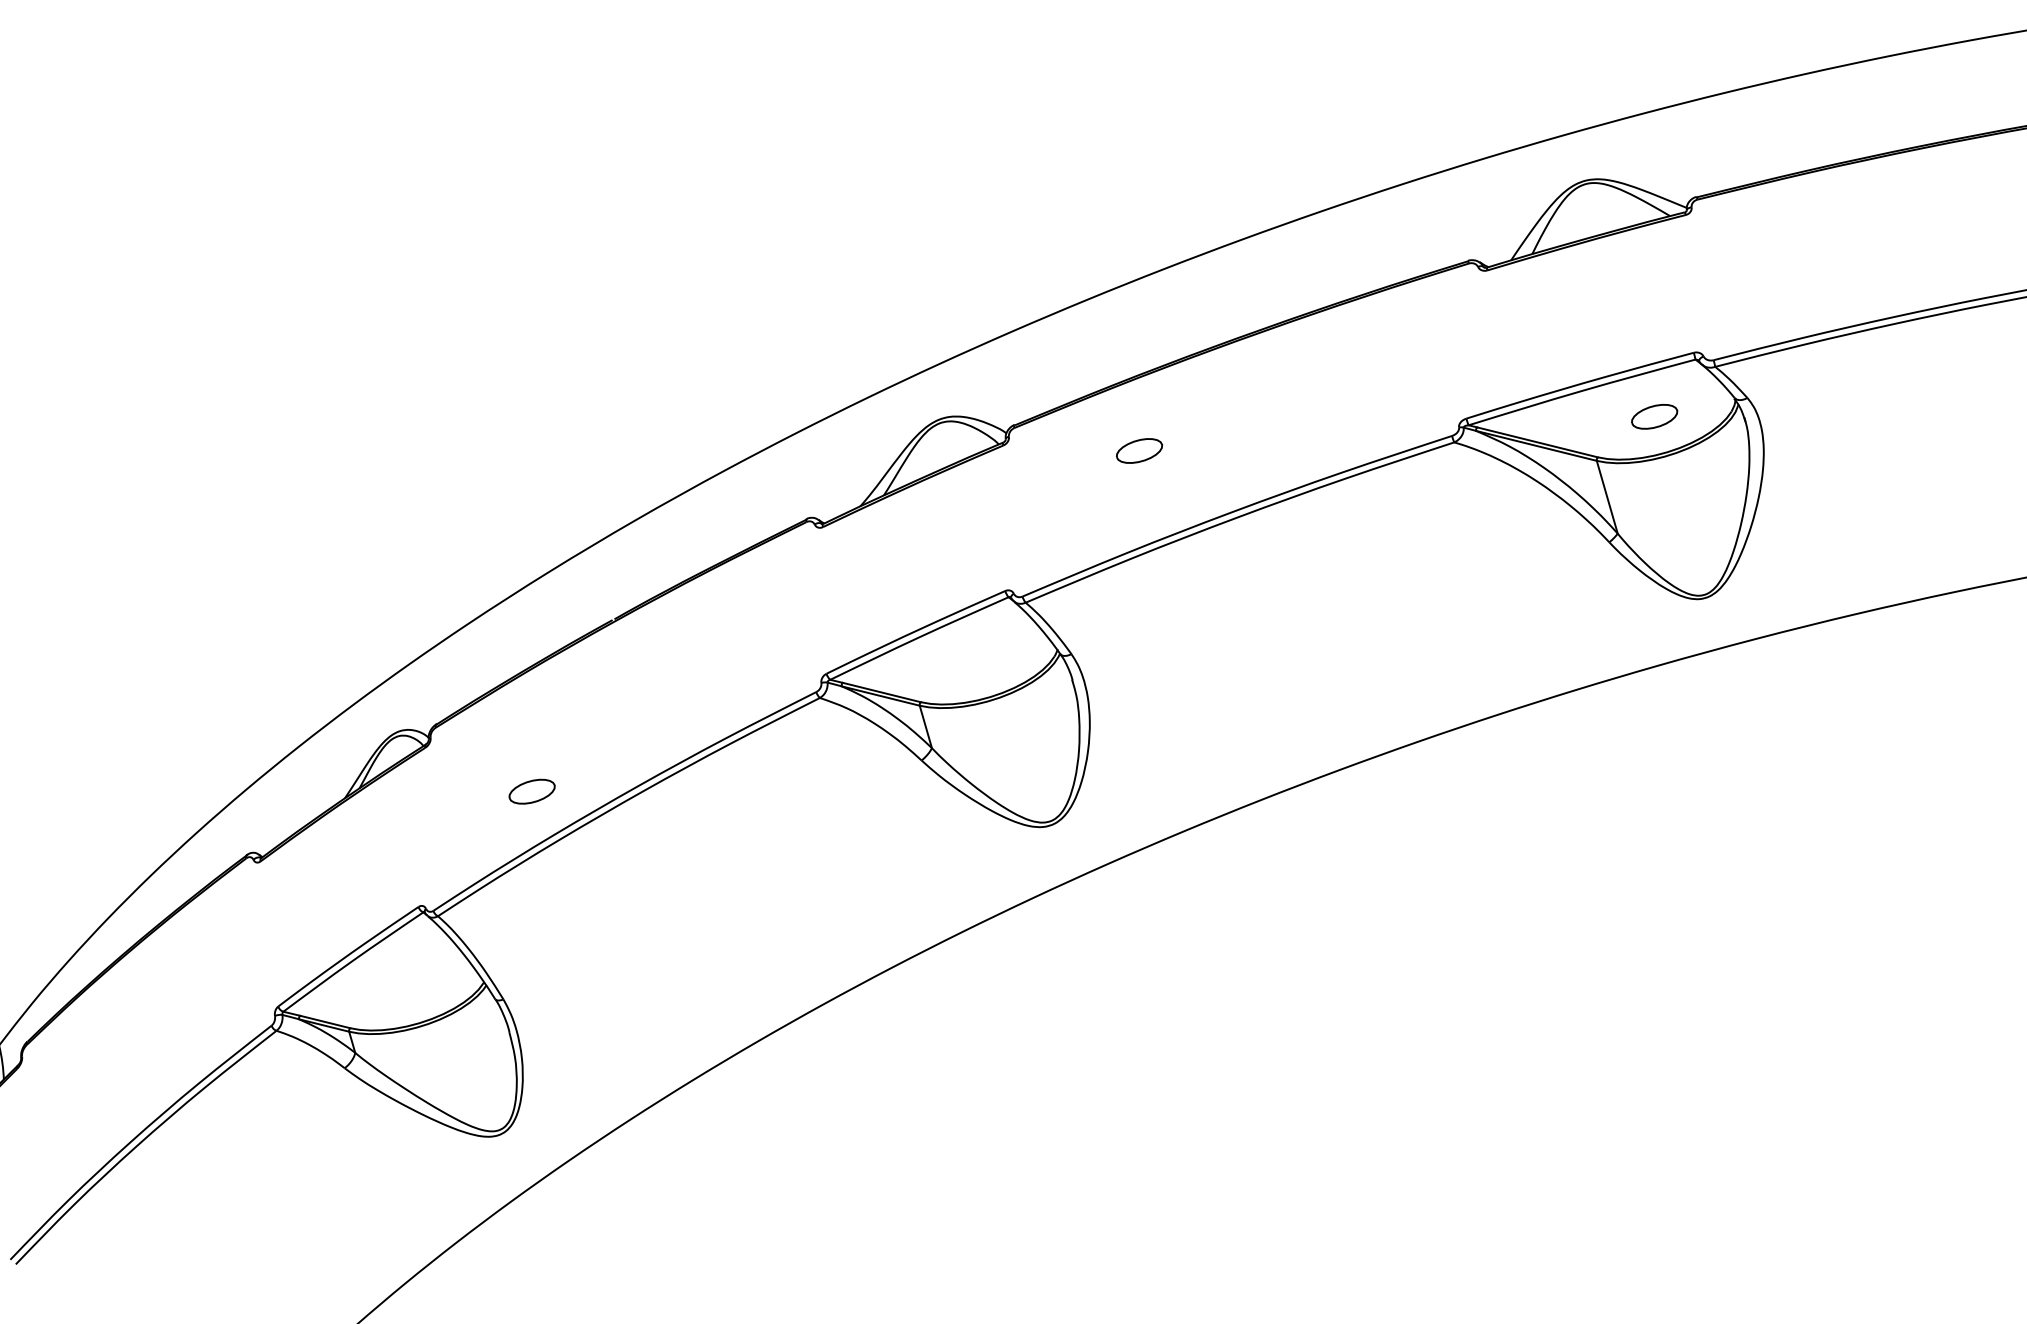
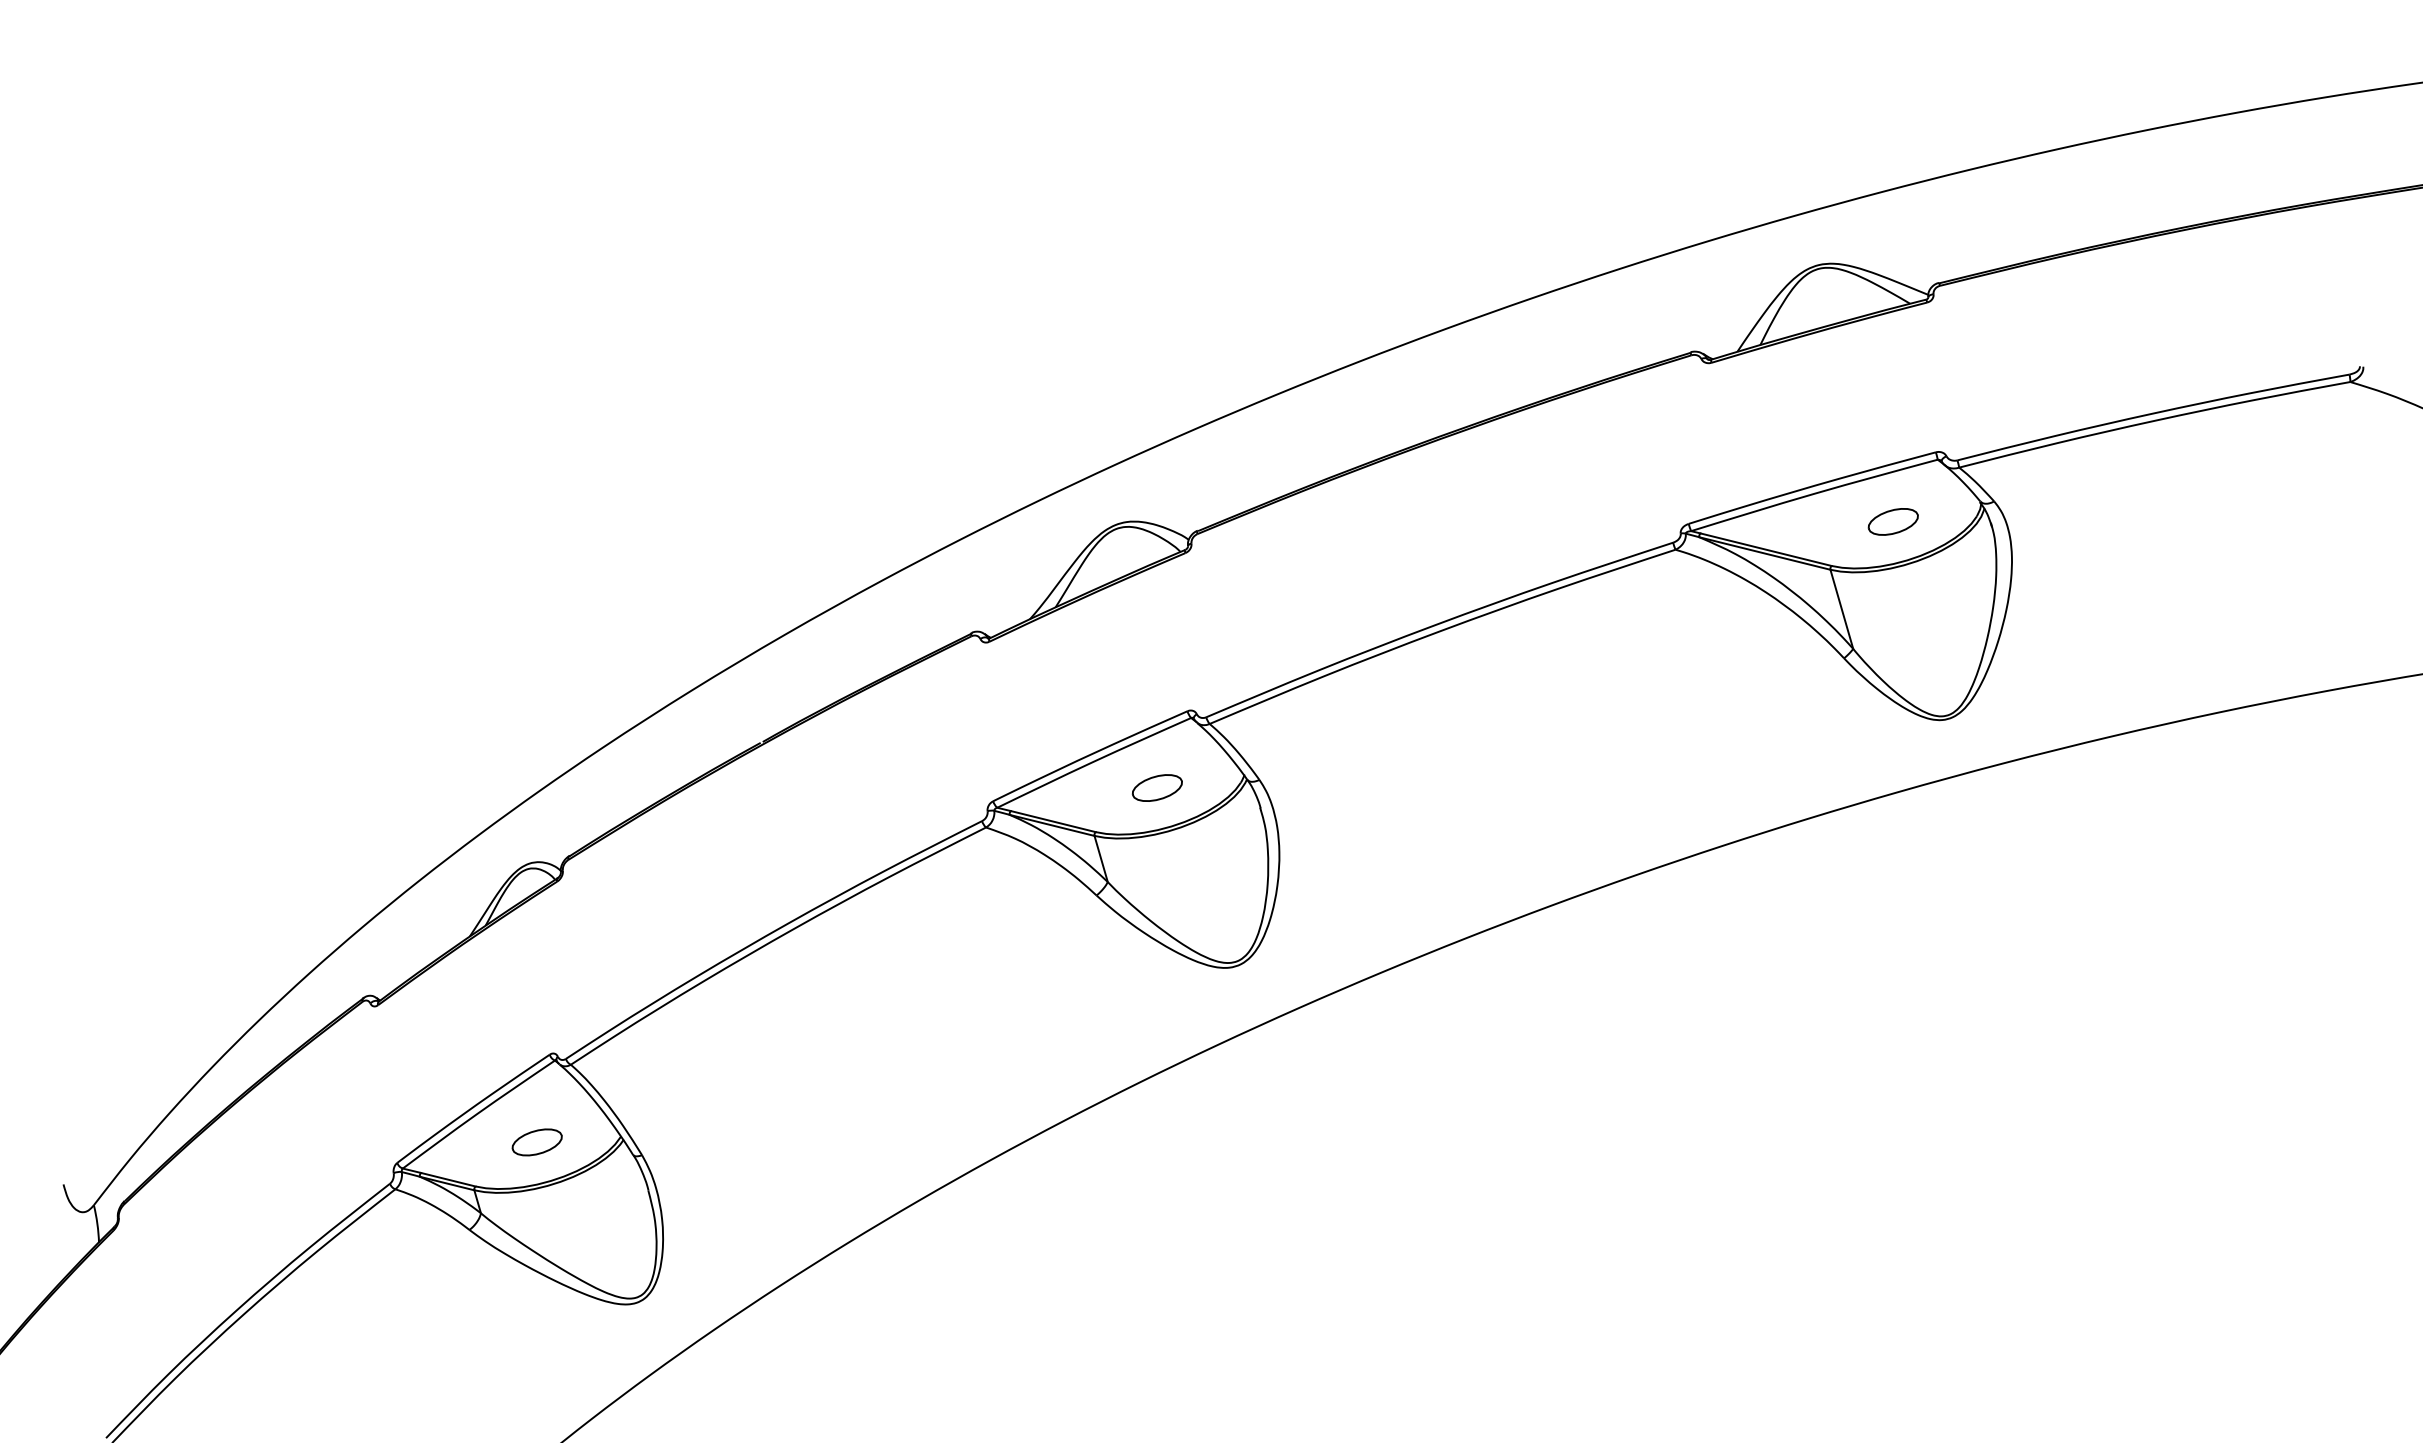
part: (1138, 450) -> (1156, 787), moved
part: (531, 791) -> (536, 1142), moved

